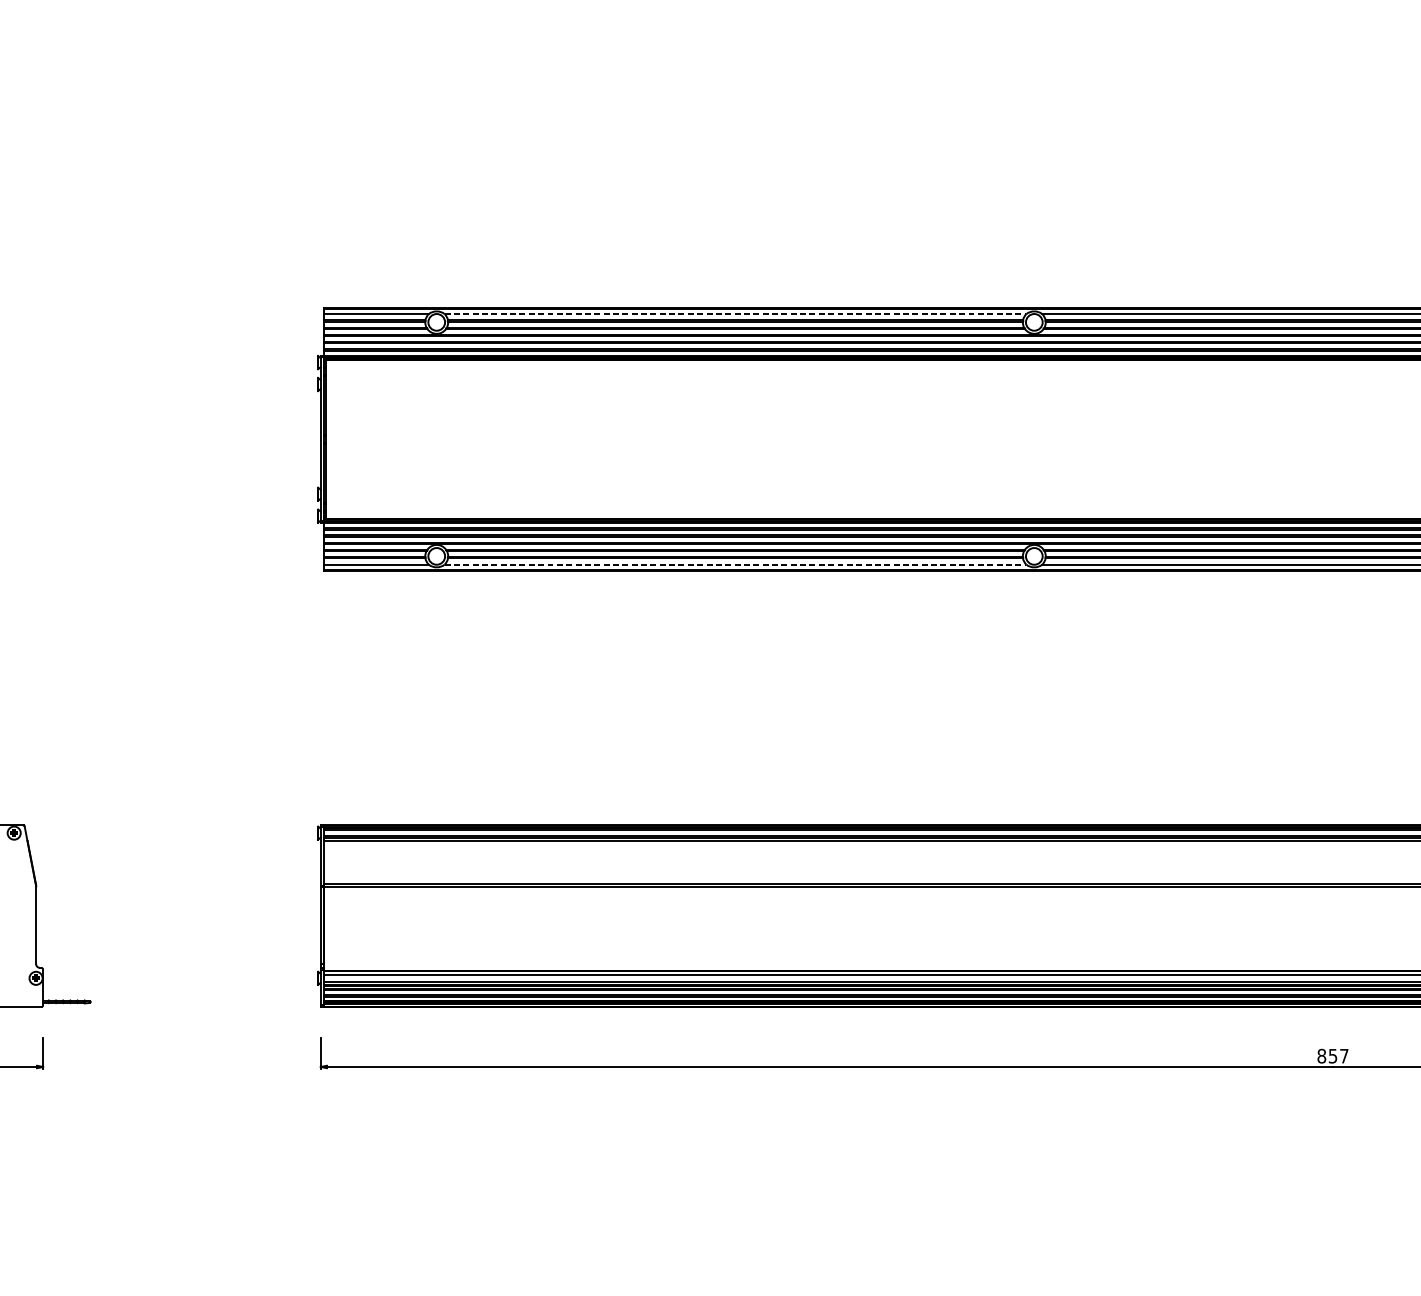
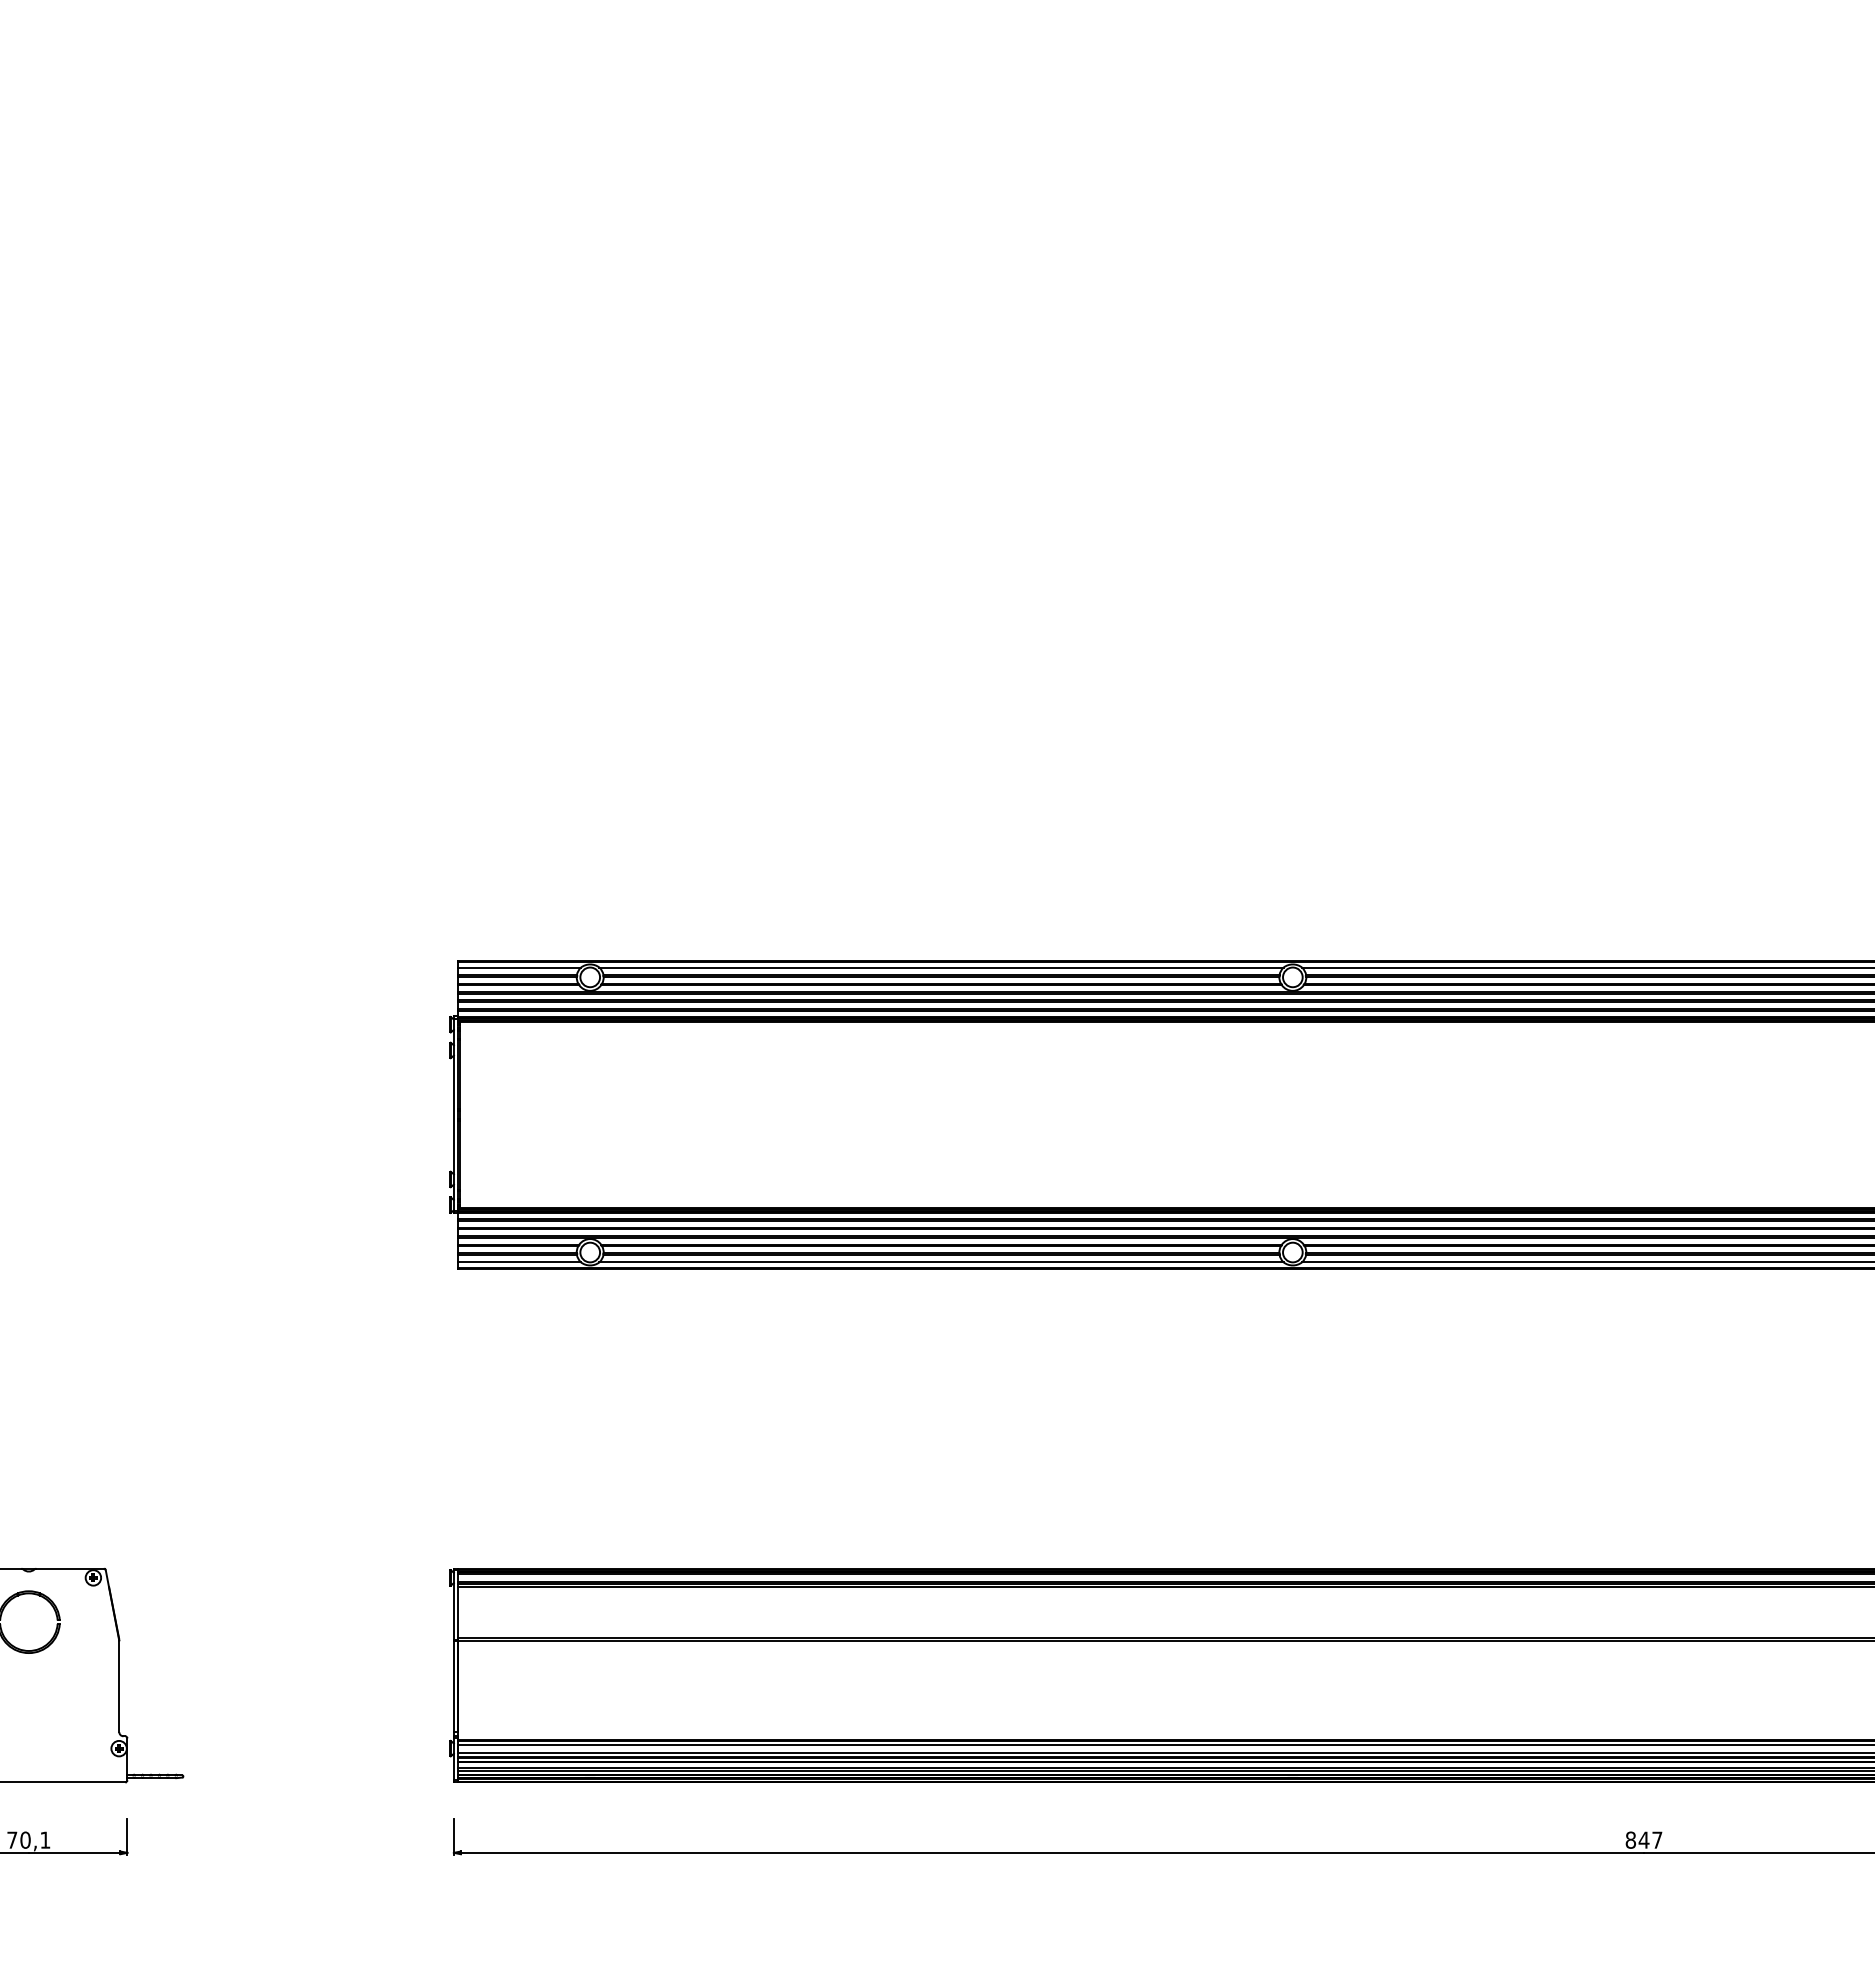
line: (736, 313) -> (942, 967), dashed -> solid
line: (736, 564) -> (942, 1262), dashed -> solid
text: (1332, 1055) -> (1643, 1839), 857 -> 847

